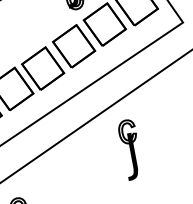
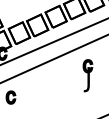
part: (129, 149) -> (87, 75), moved

